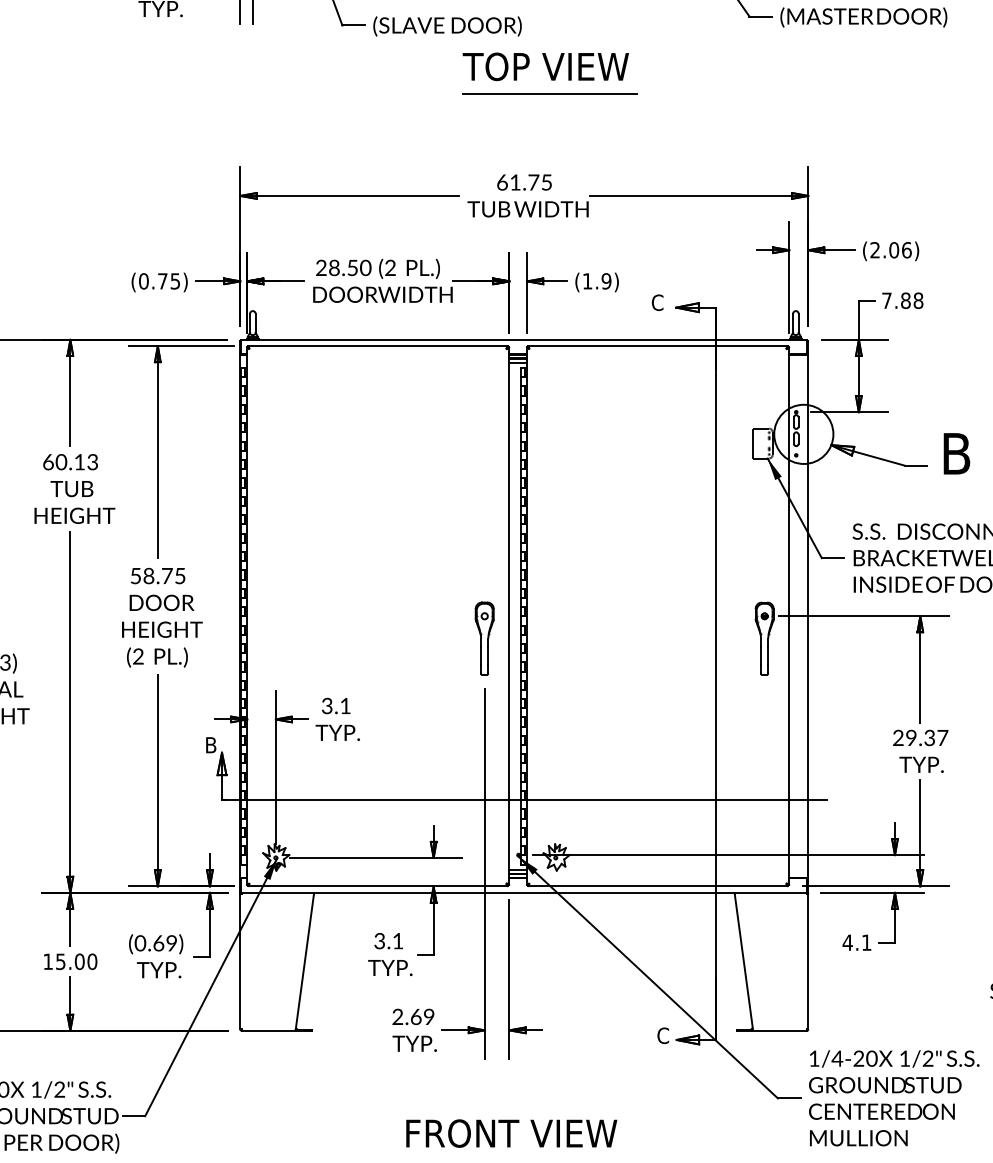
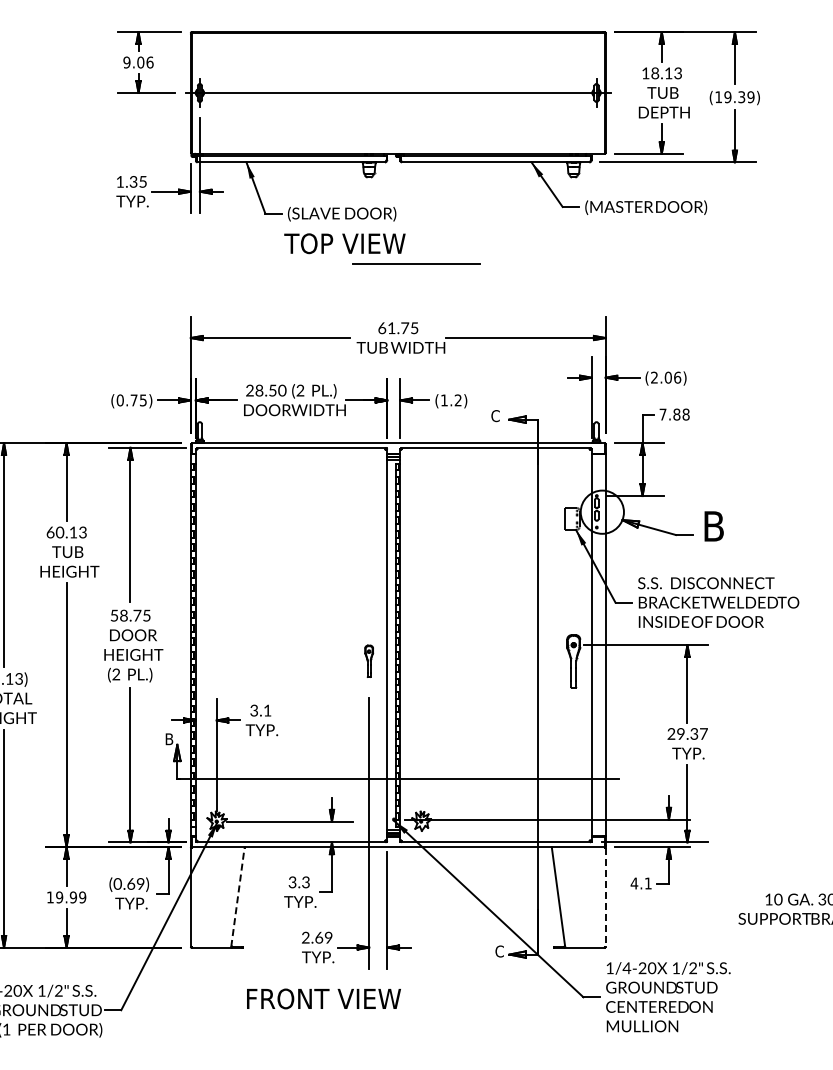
text: (545, 66) -> (344, 243), moved
text: (605, 281) -> (457, 400), (1.9) -> (1.2)
part: (483, 638) -> (368, 661), size x0.6
text: (397, 941) -> (305, 882), 3.1 -> 3.3
text: (77, 961) -> (71, 897), 15.00 -> 19.99
line: (304, 961) -> (237, 897), solid -> dashed
line: (808, 961) -> (605, 897), solid -> dashed
text: (511, 1132) -> (323, 998), moved

